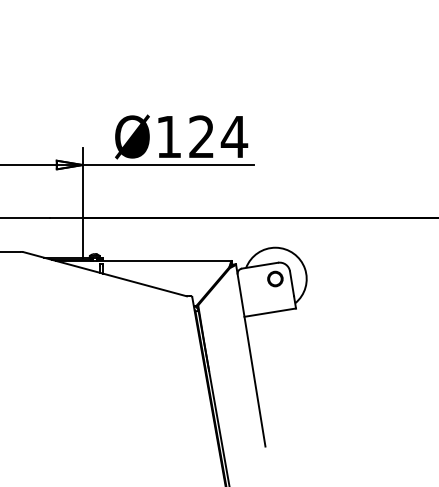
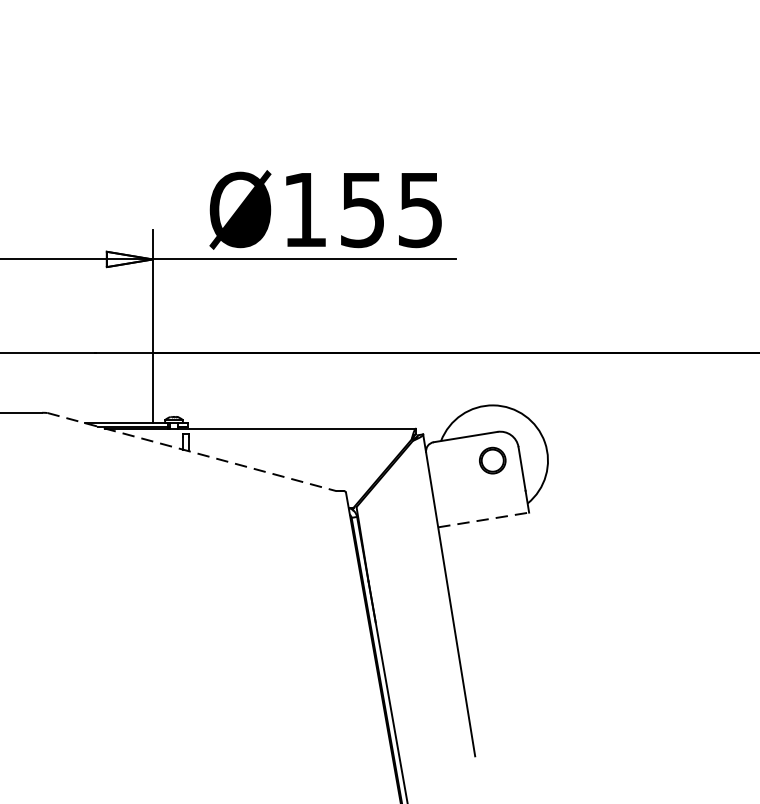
text: (218, 136) -> (392, 209), Ø124 -> Ø155
line: (105, 274) -> (192, 452), solid -> dashed
line: (270, 312) -> (484, 519), solid -> dashed

